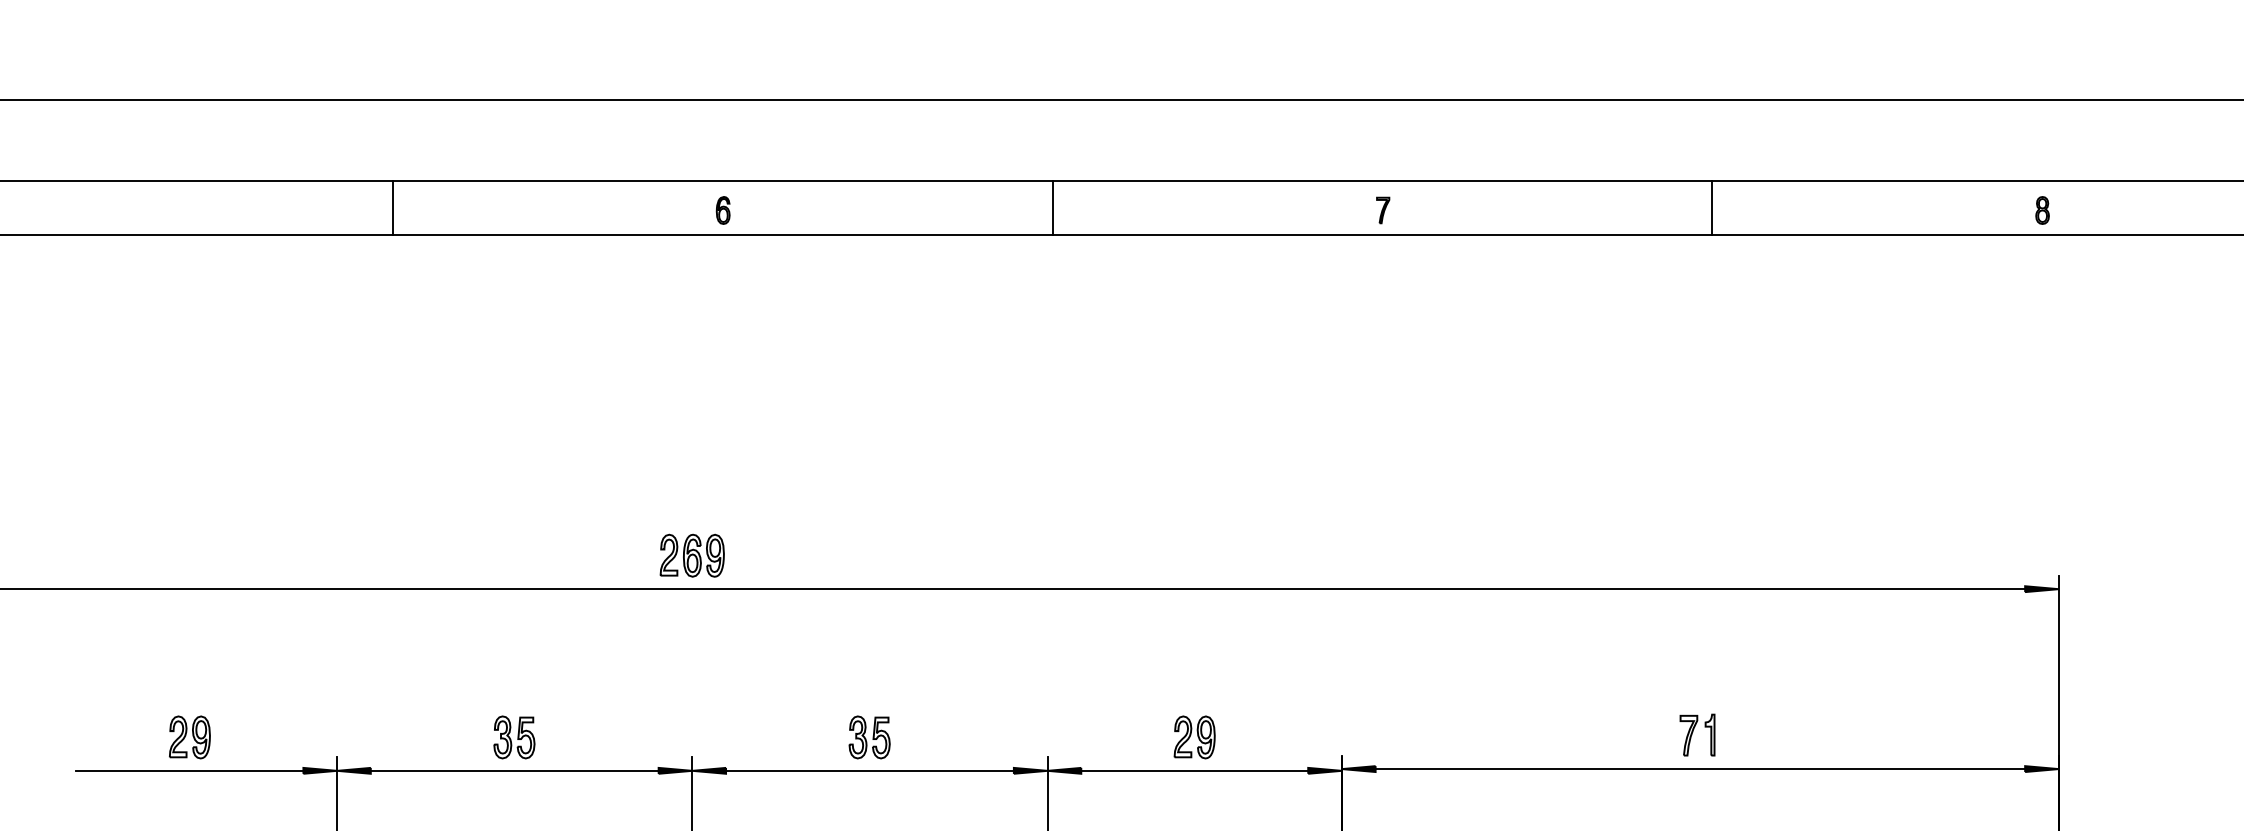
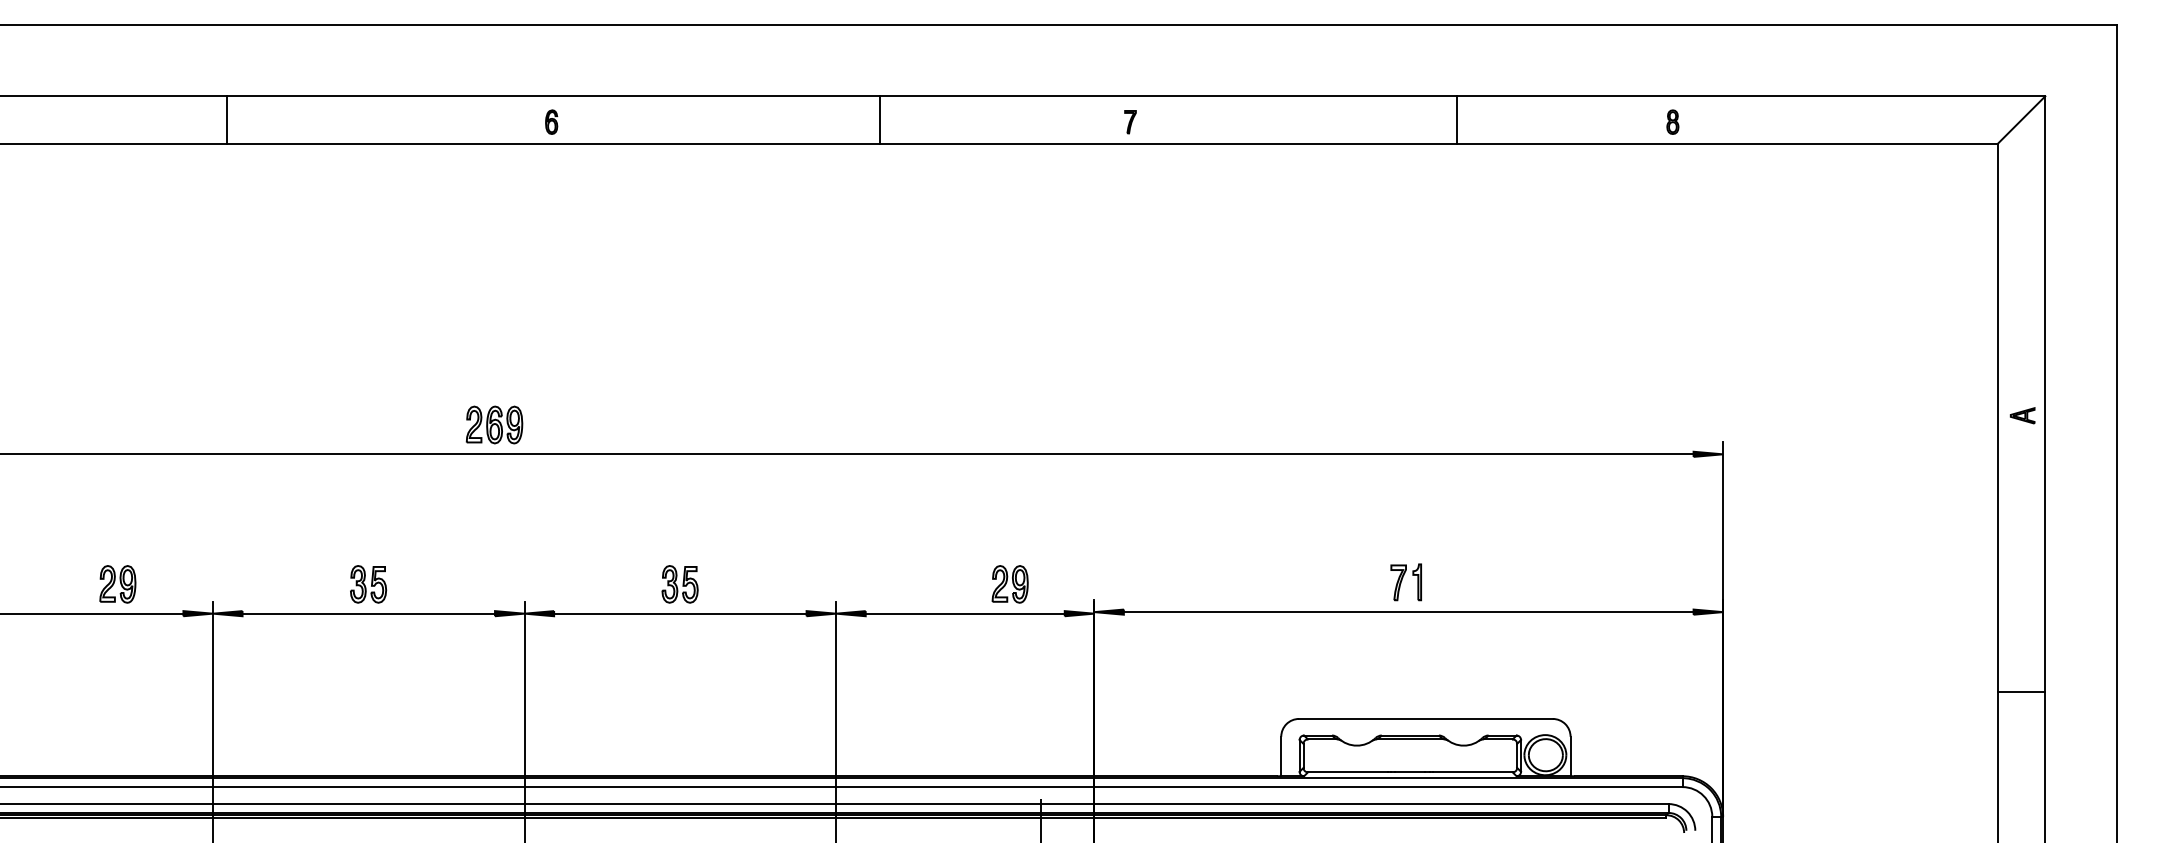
line: (392, 207) -> (226, 119), moved
line: (1052, 207) -> (879, 119), moved
line: (1712, 207) -> (1457, 119), moved
part: (2042, 209) -> (1672, 121), moved
part: (692, 555) -> (494, 424), moved
part: (189, 737) -> (117, 584), moved
part: (1193, 737) -> (1009, 584), moved

